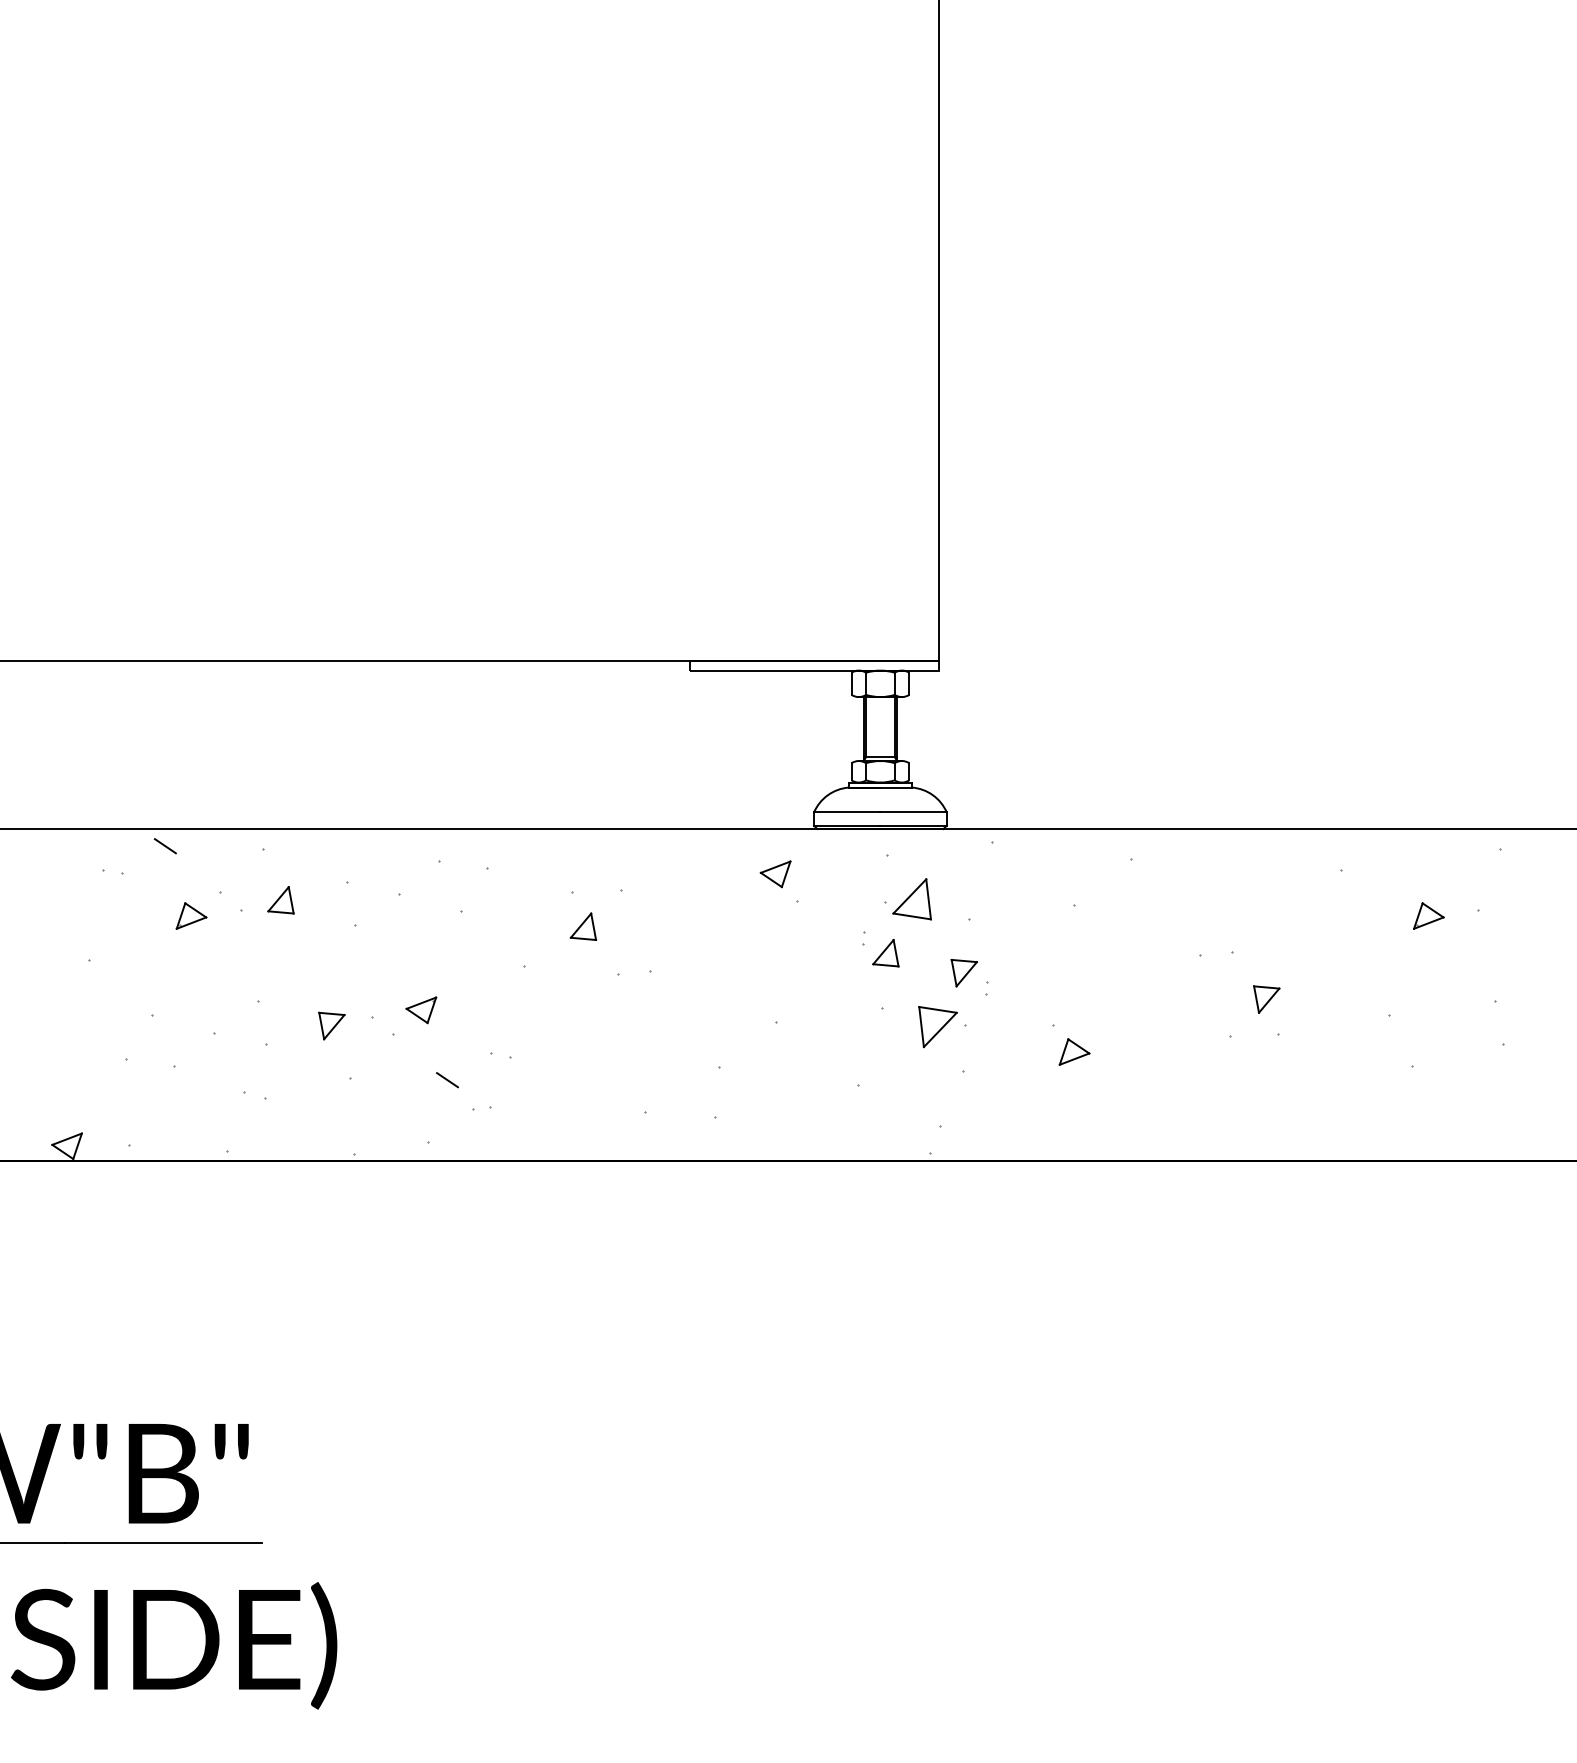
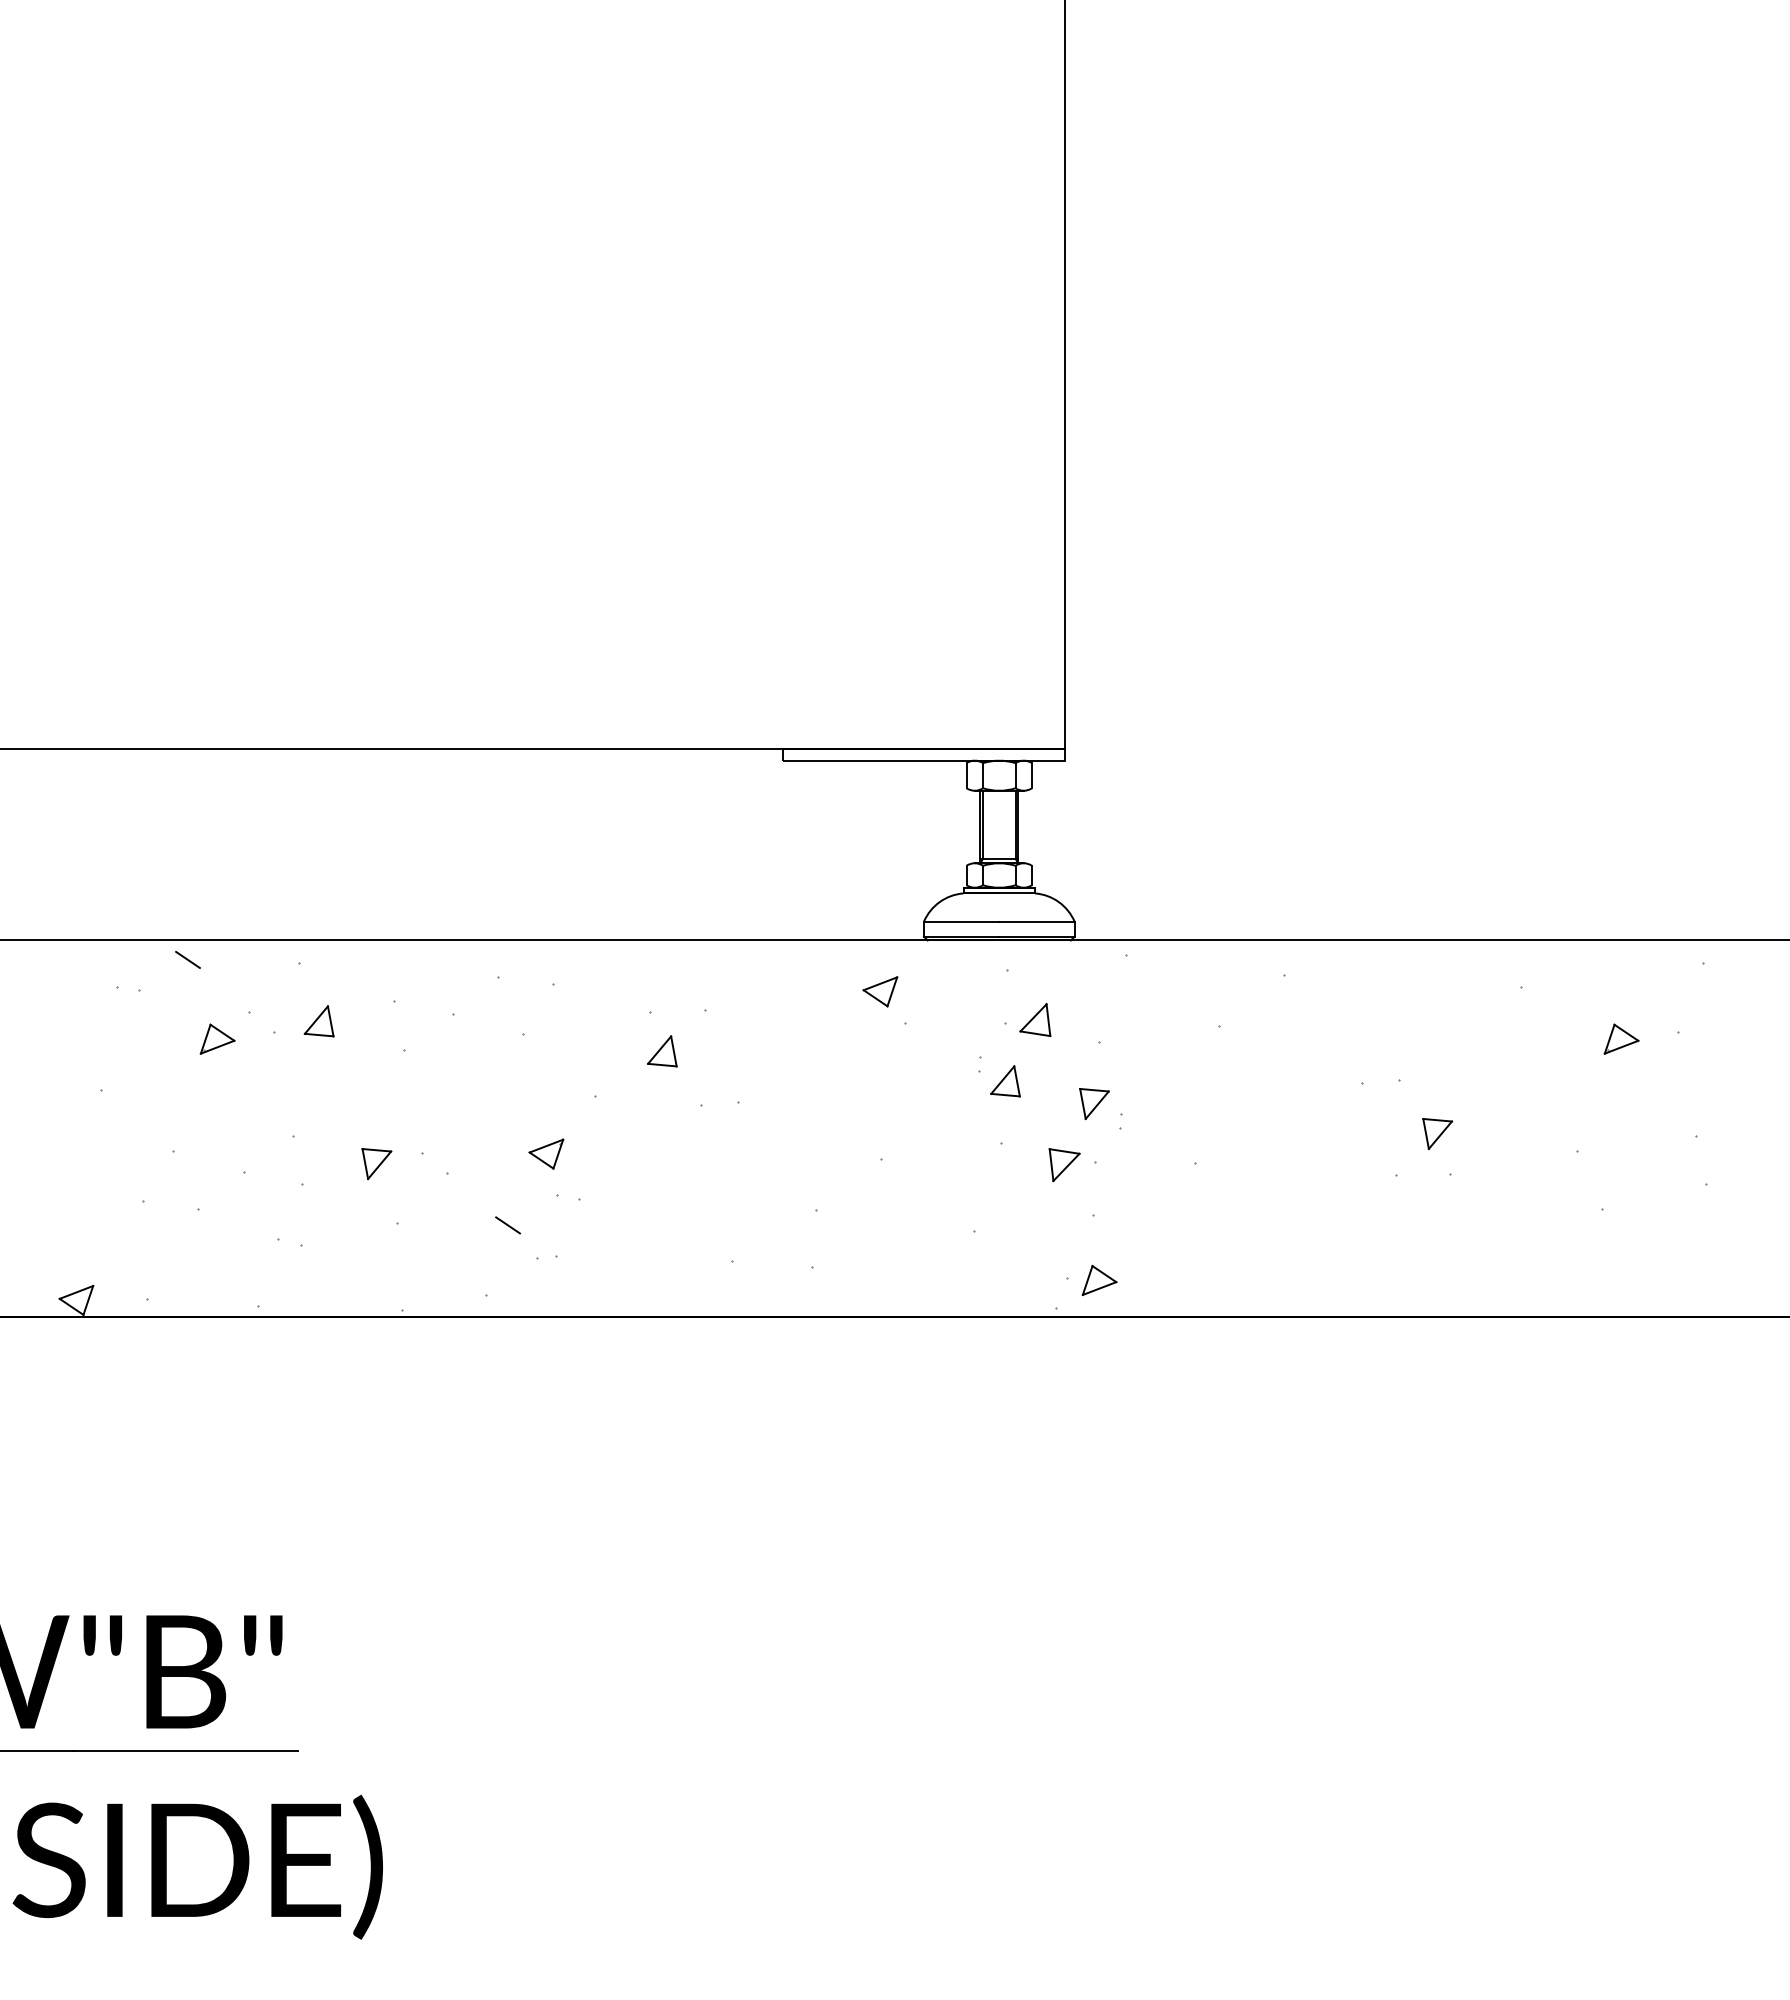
part: (912, 898) -> (1035, 1019), size x0.7
part: (421, 1009) -> (546, 1153), moved
part: (937, 1026) -> (1064, 1164), size x0.7
part: (1074, 1052) -> (1099, 1280), moved

